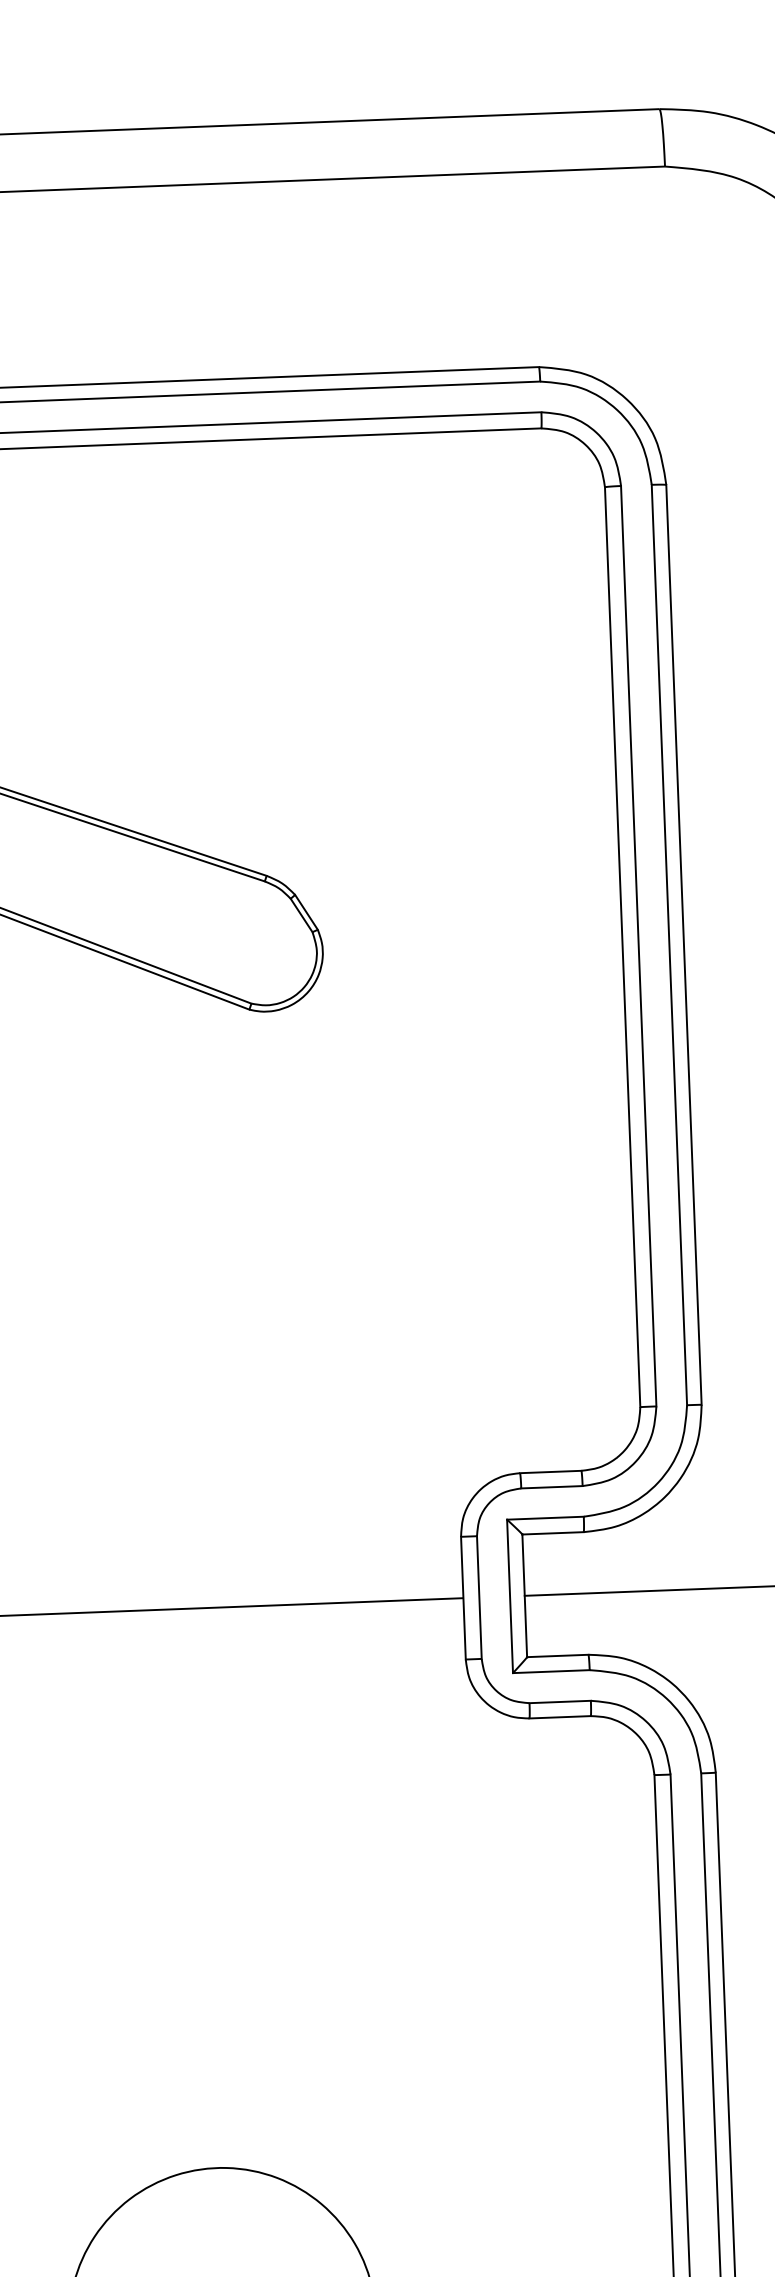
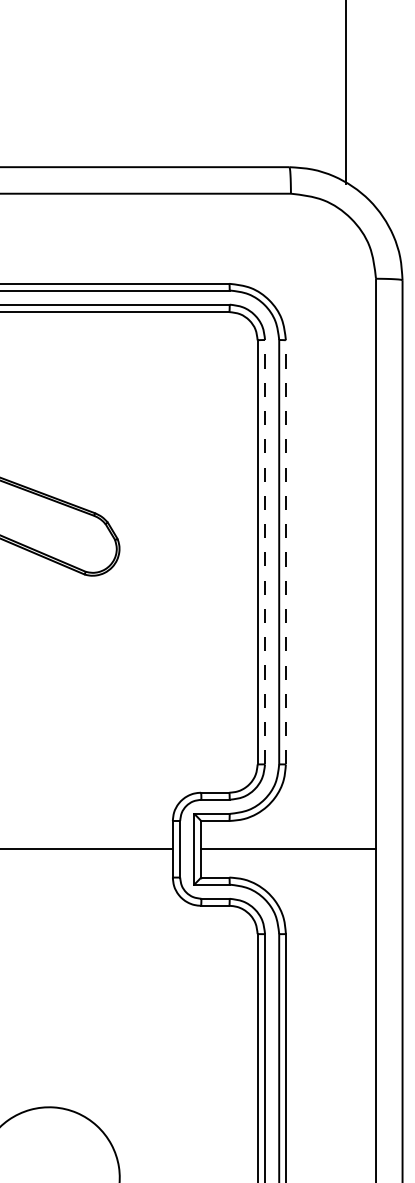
line: (682, 942) -> (285, 551), solid -> dashed
line: (639, 944) -> (265, 551), solid -> dashed

